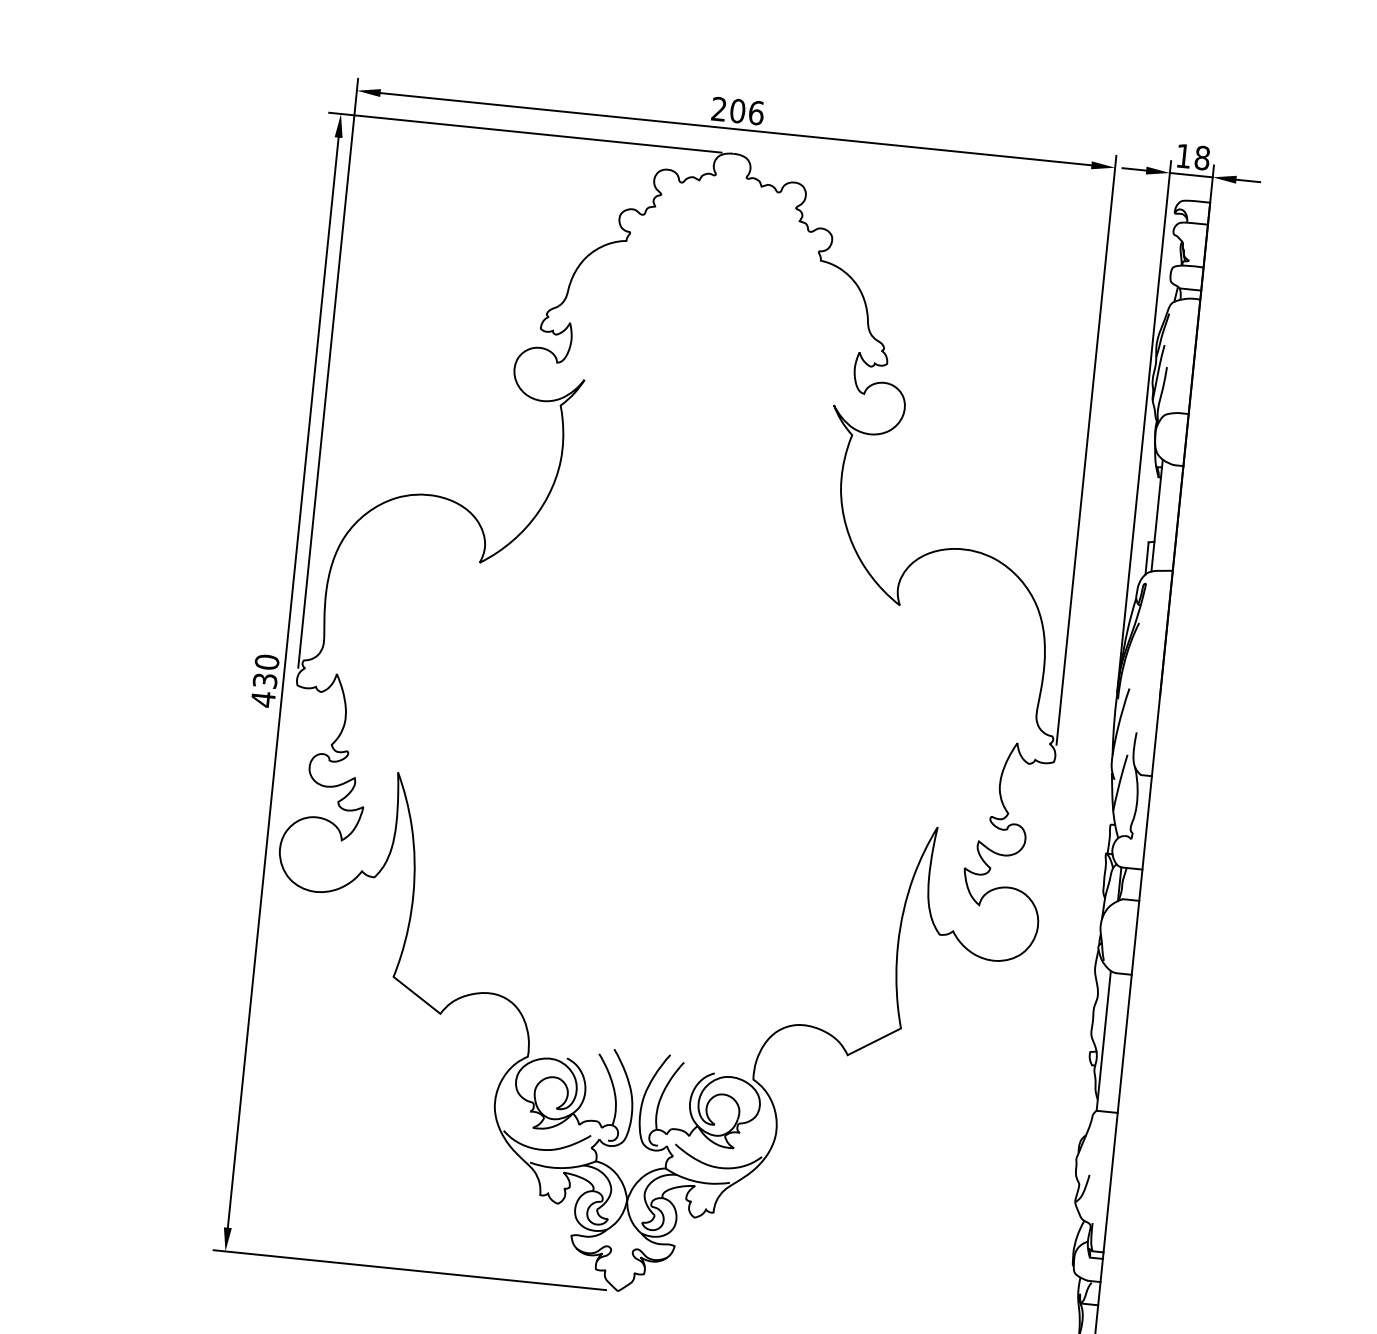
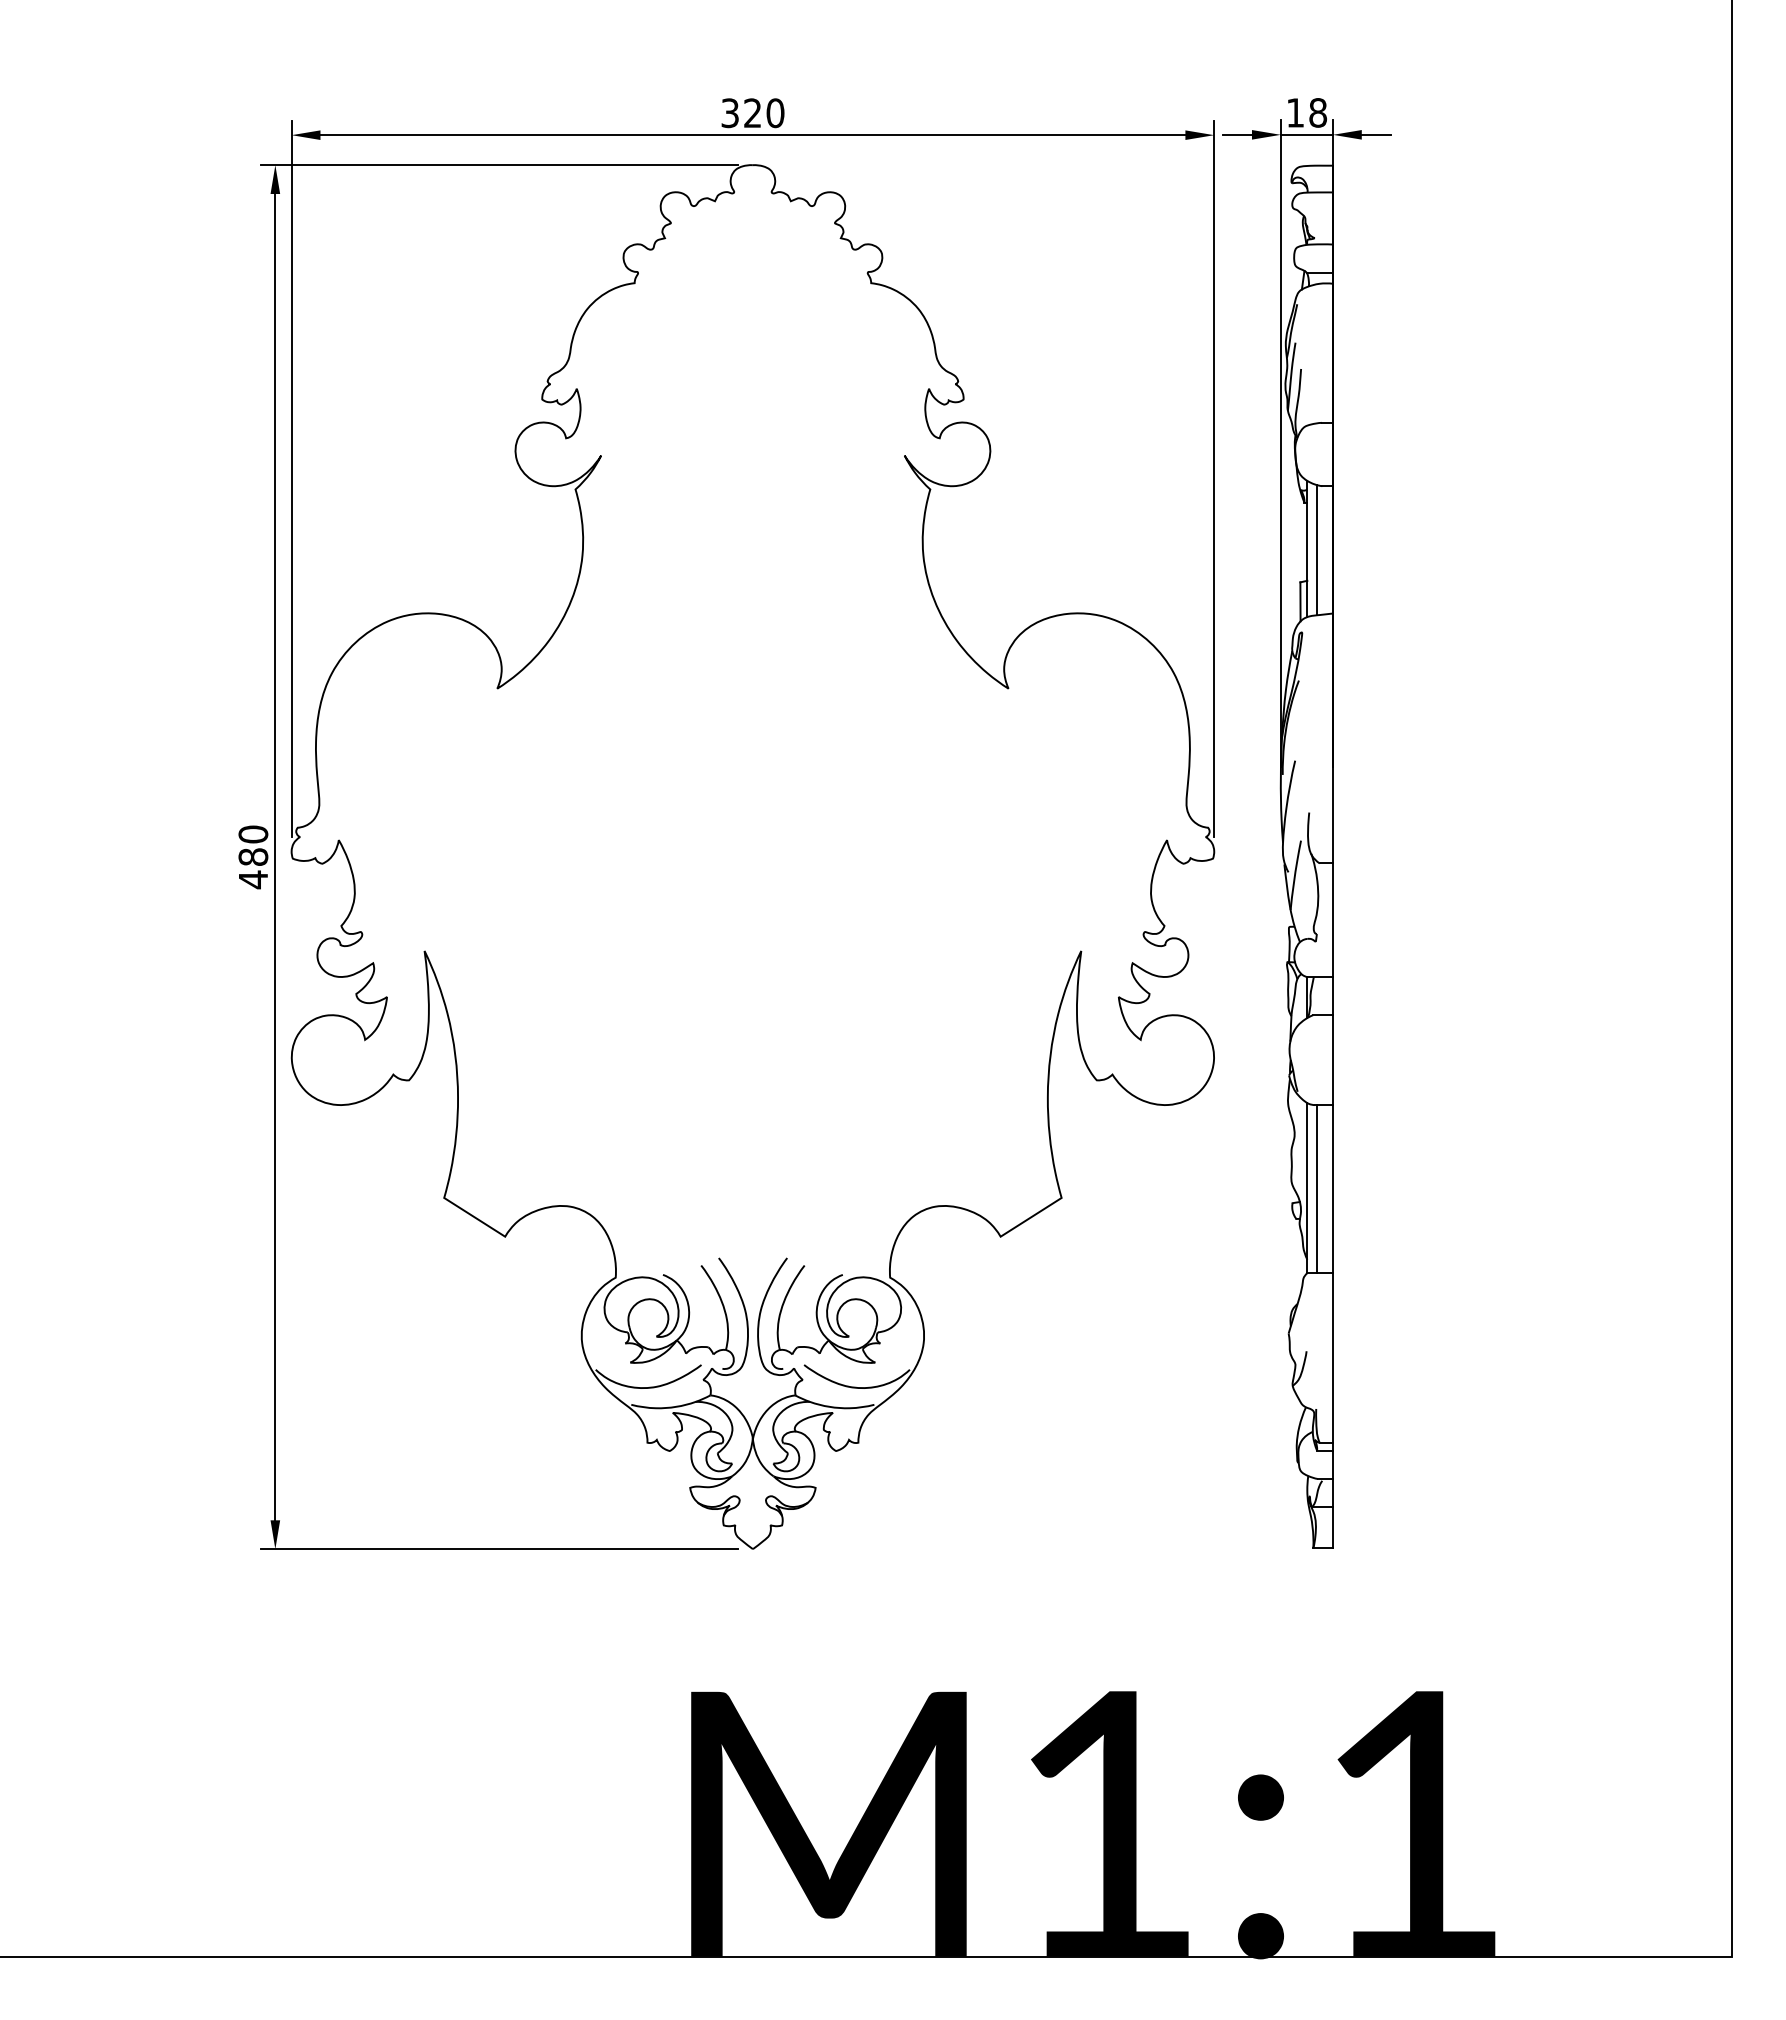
text: (737, 111) -> (752, 113), 206 -> 320
line: (1165, 516) -> (1317, 549), added
text: (265, 680) -> (253, 856), 430 -> 480
line: (1112, 1042) -> (1317, 1189), added

